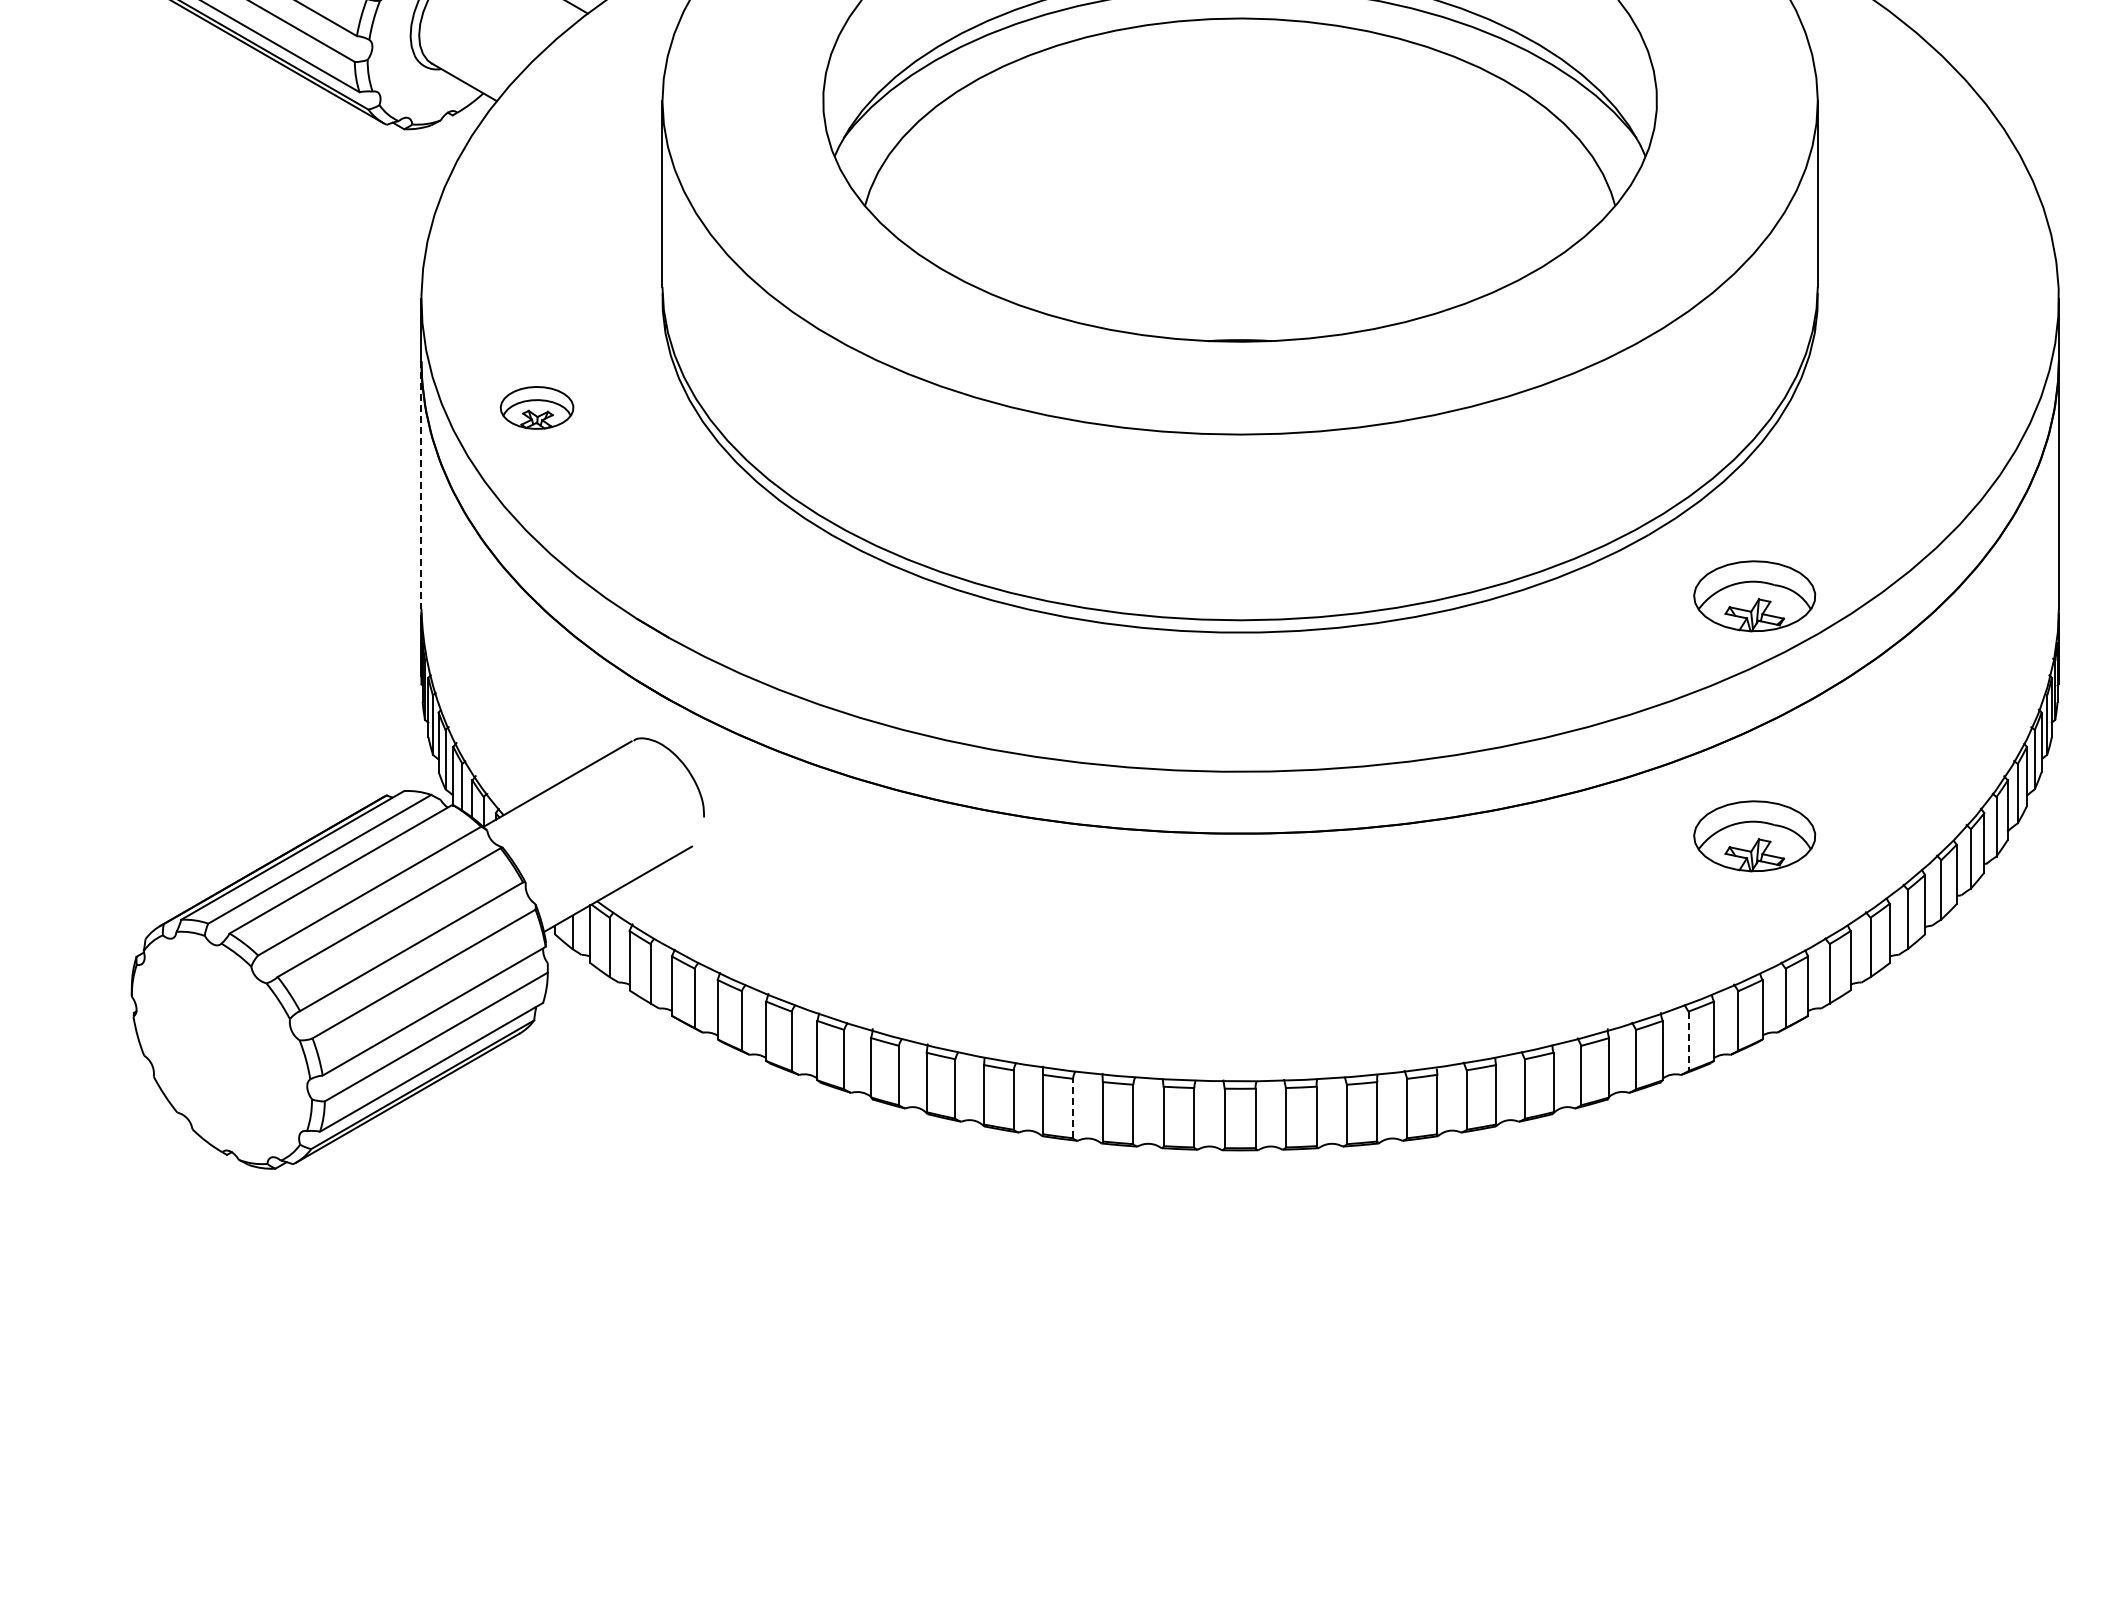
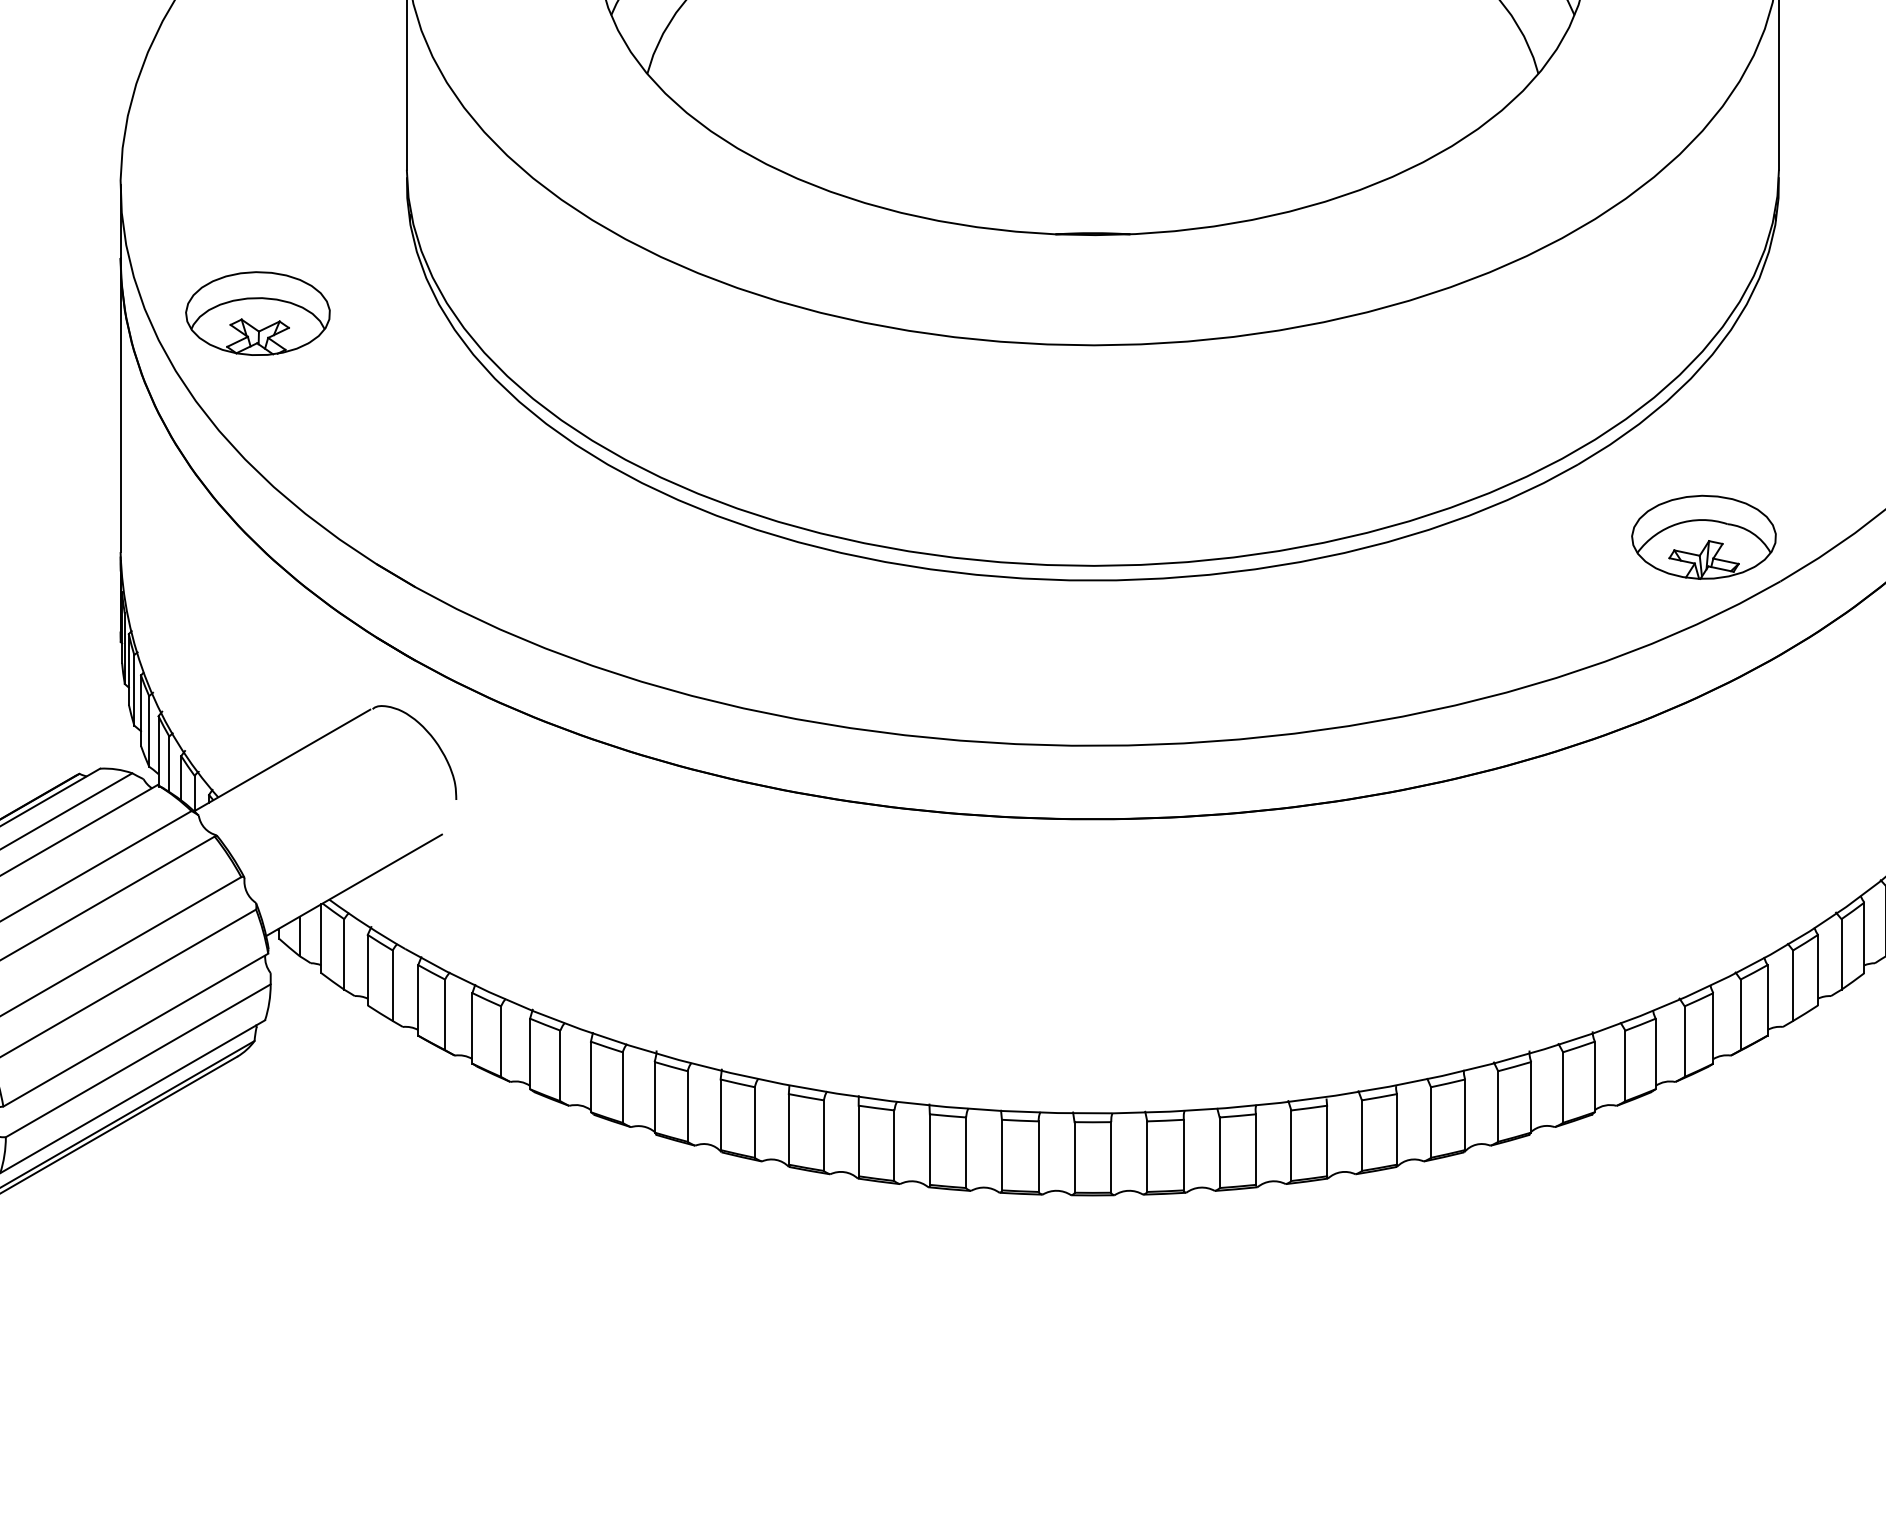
part: (536, 407) -> (257, 313), size x1.67
line: (421, 484) -> (120, 404), dashed -> solid
part: (1754, 836) -> (1703, 822), removed
line: (1688, 1041) -> (1625, 1066), dashed -> solid
line: (1073, 1108) -> (895, 1145), dashed -> solid

